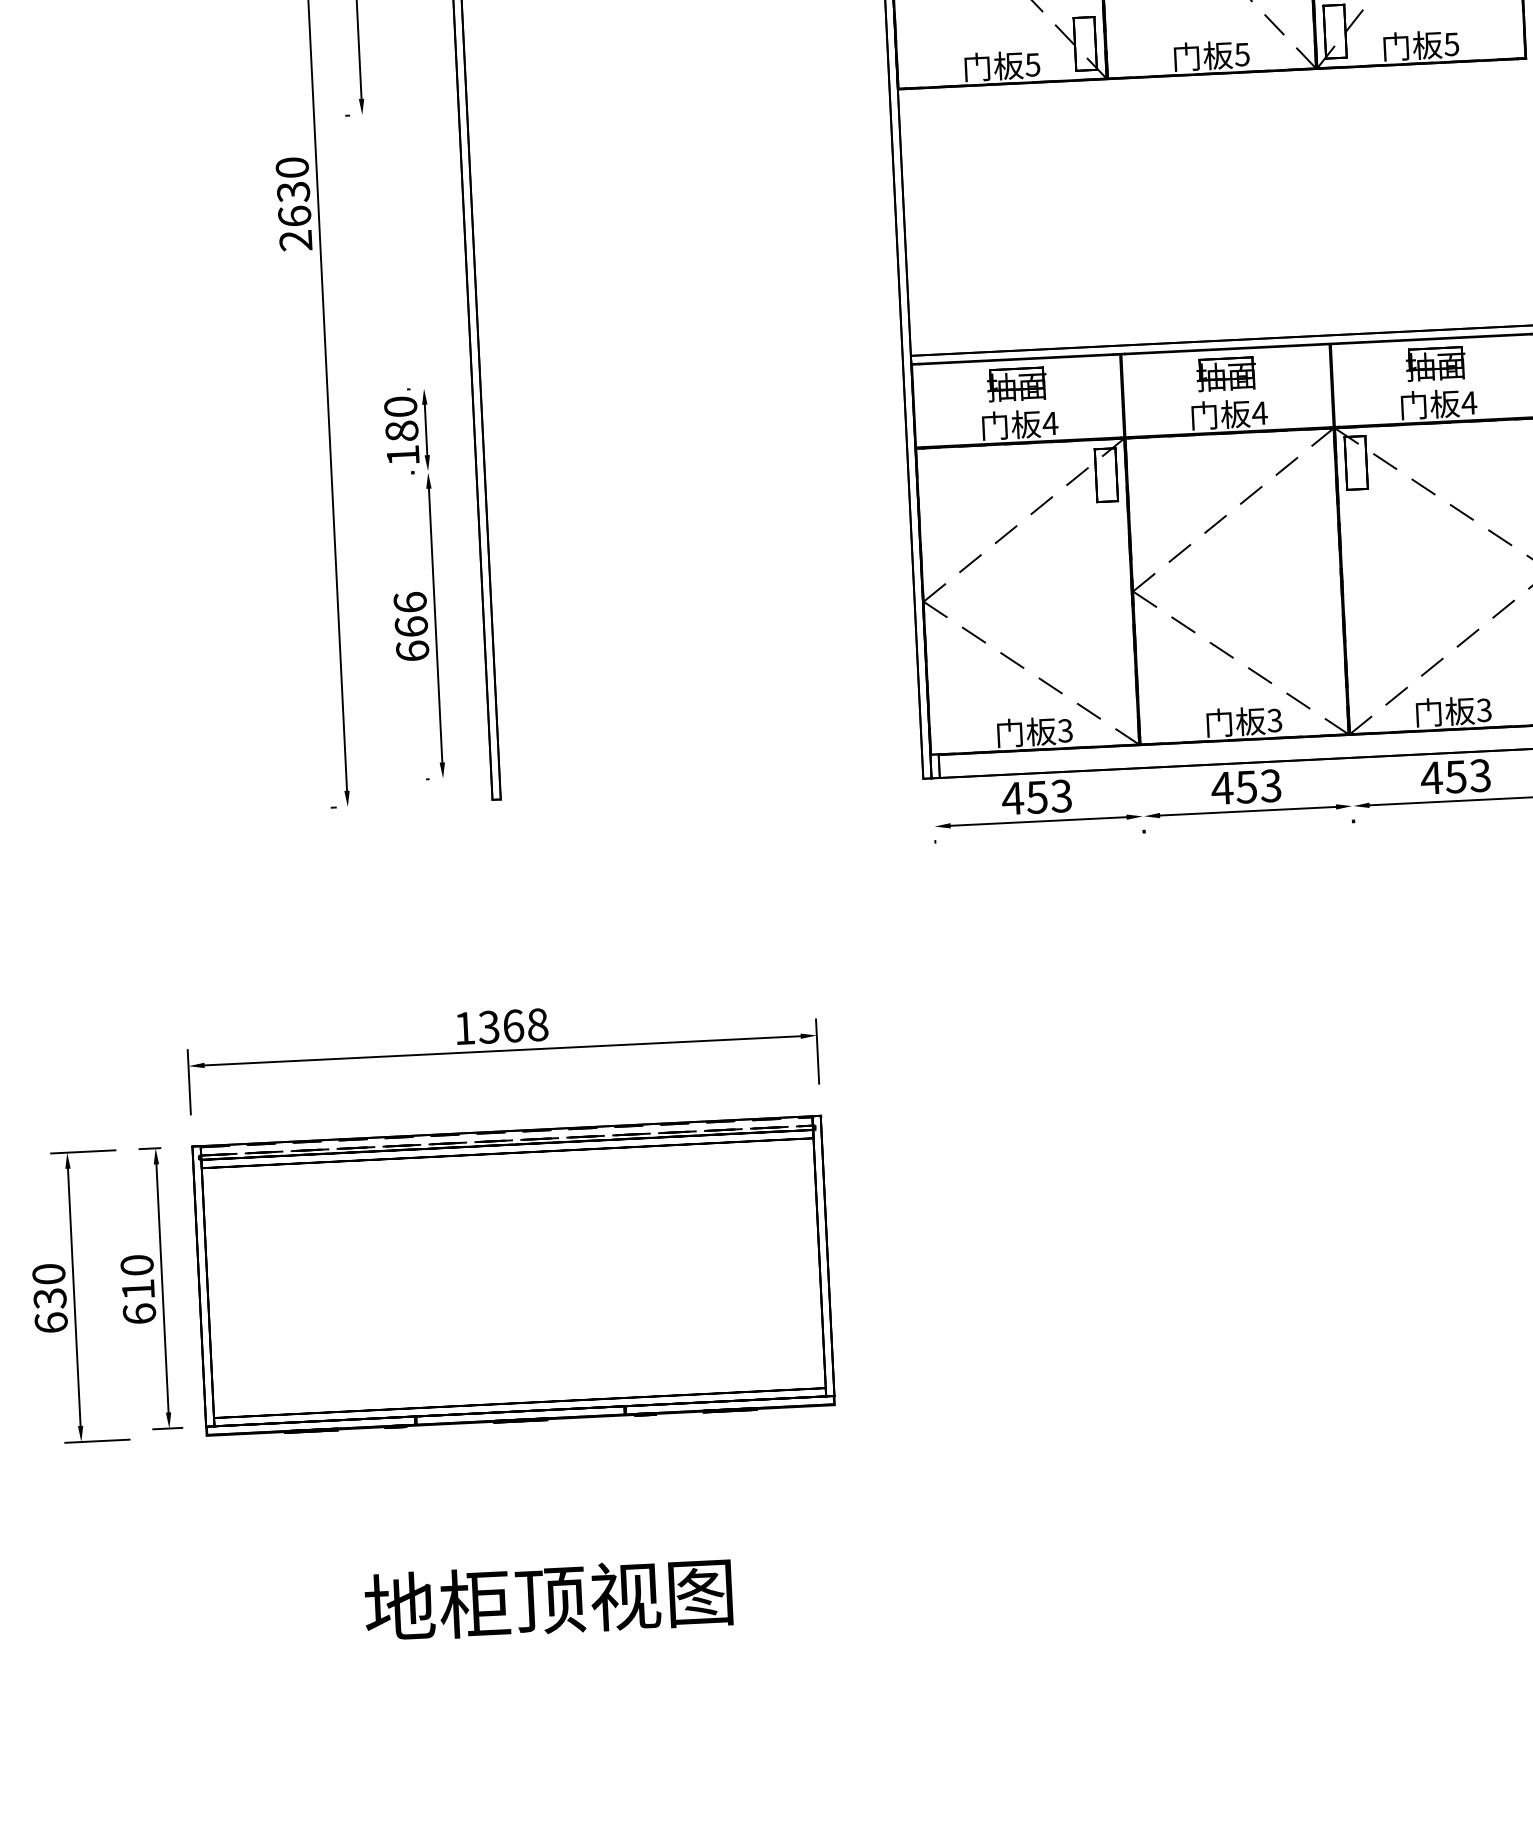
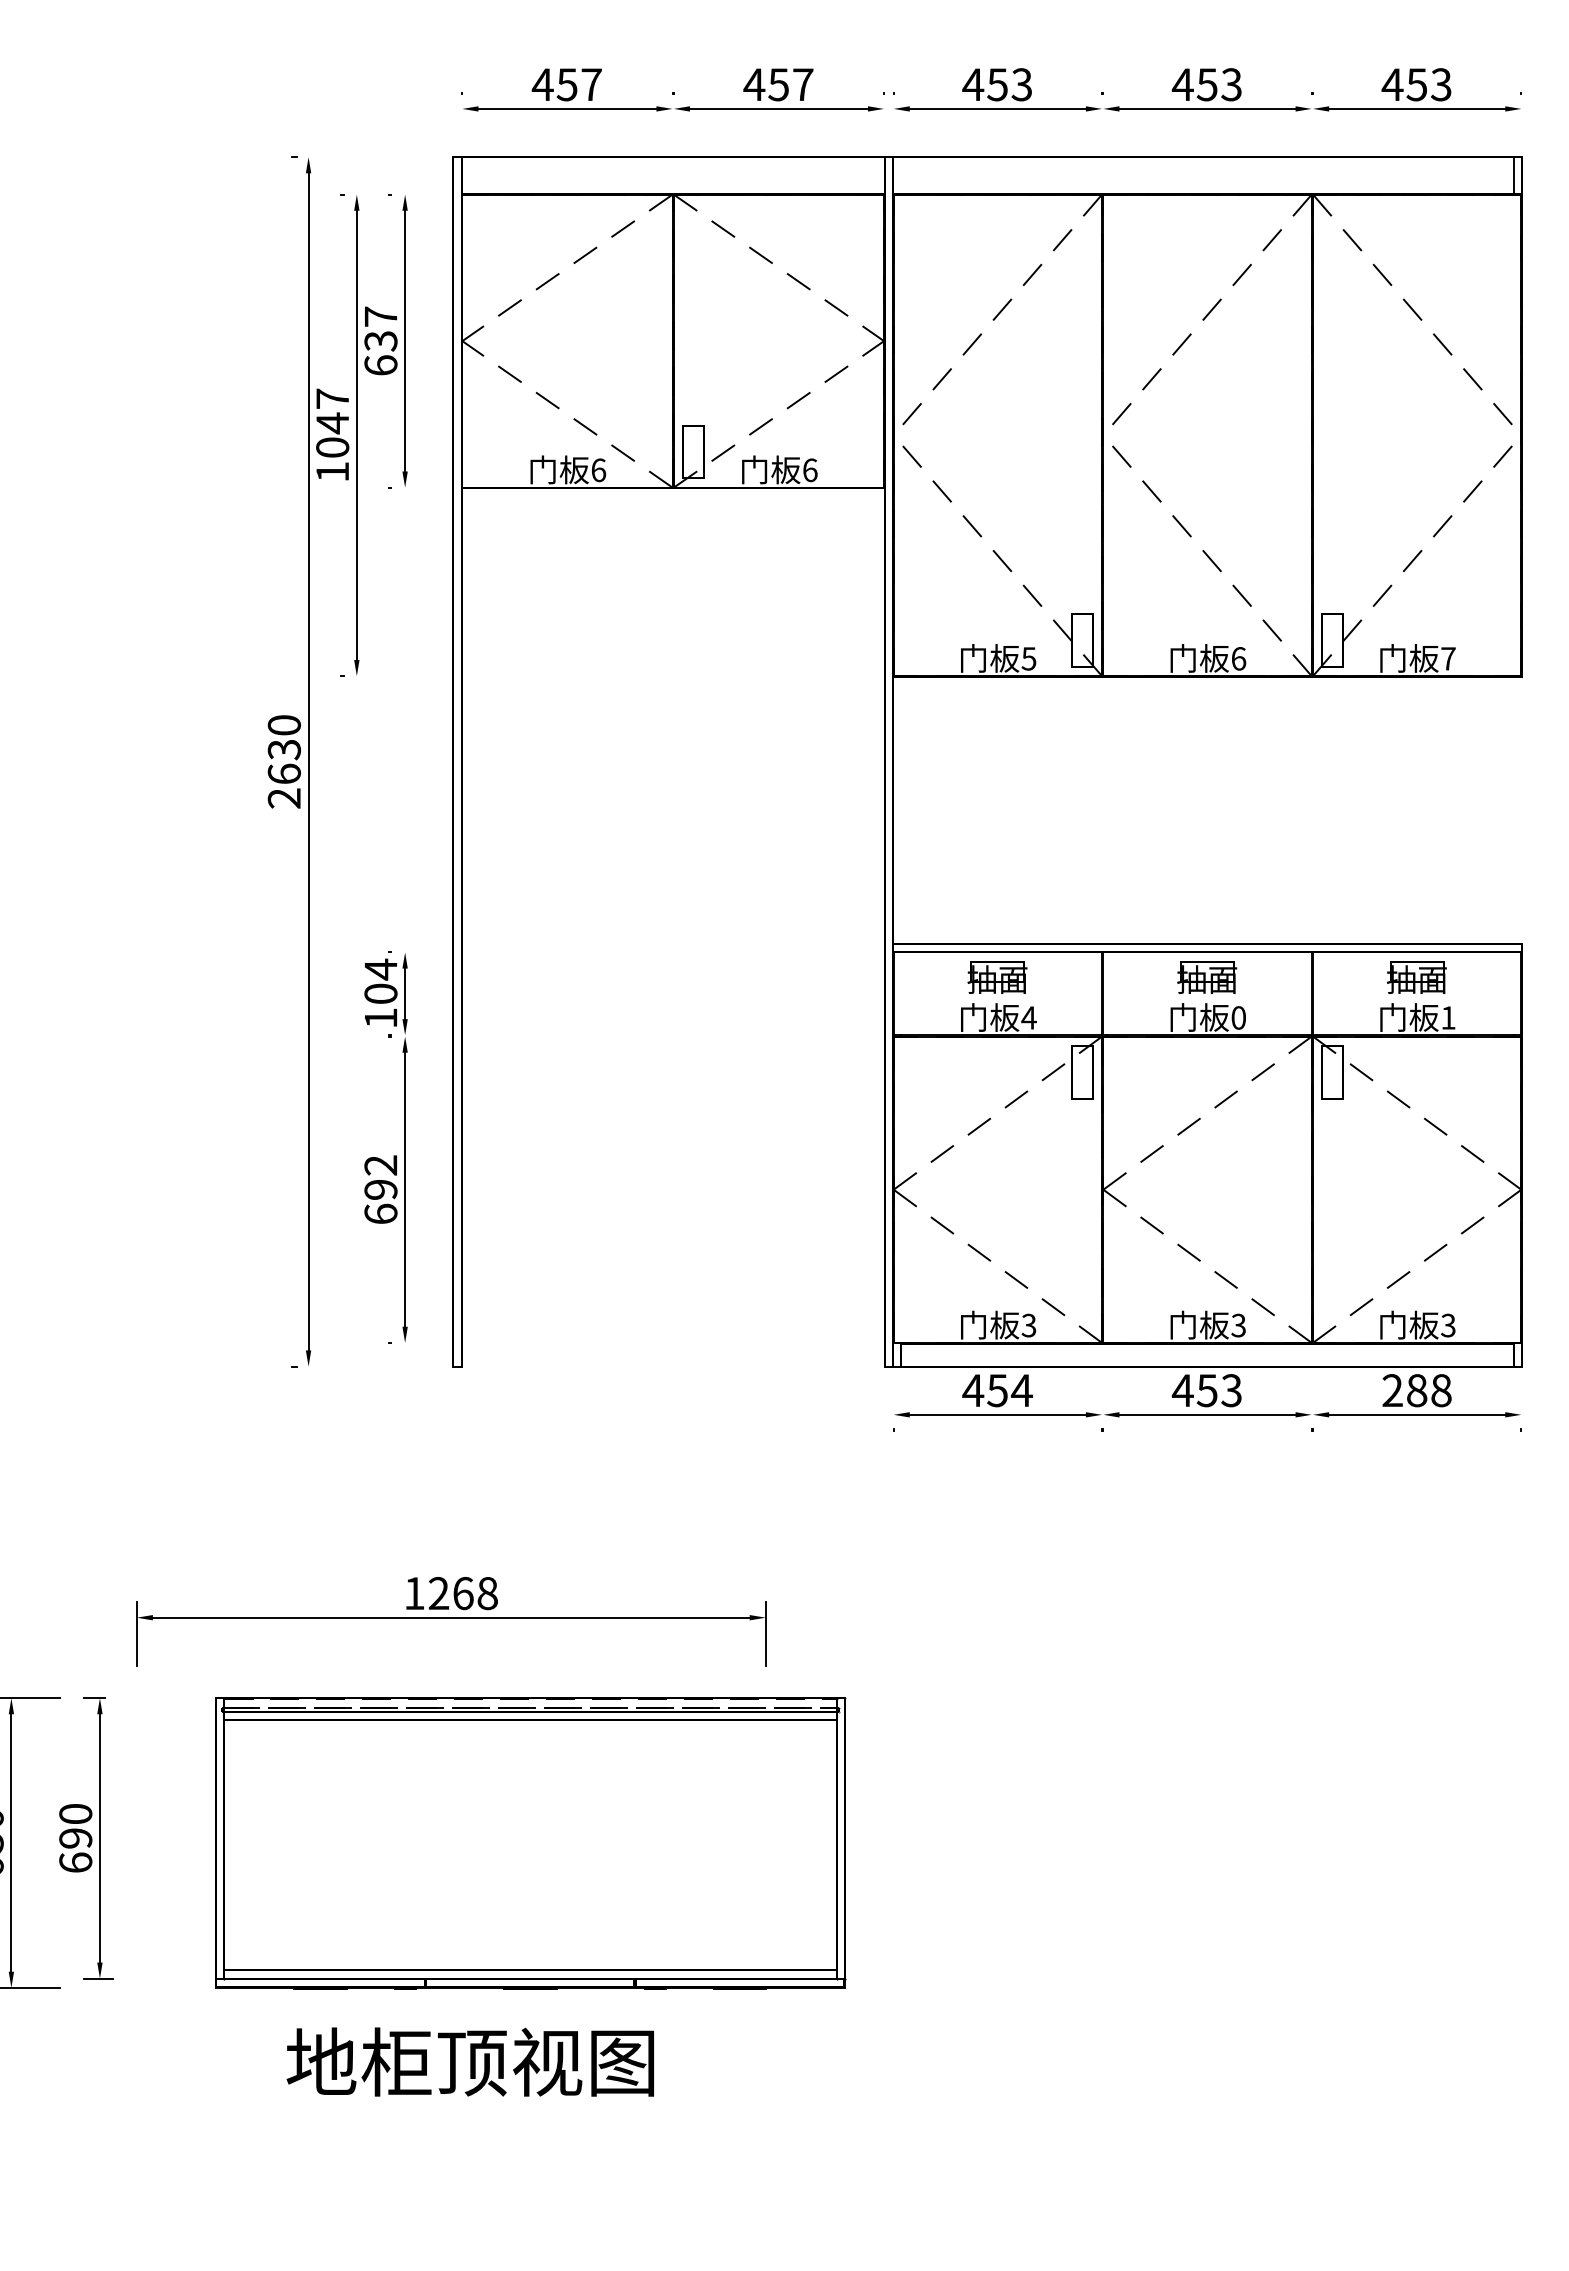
text: (1451, 44) -> (1448, 658), 5 -> 7
text: (1242, 54) -> (1238, 658), 5 -> 6
text: (1469, 402) -> (1448, 1017), 4 -> 1
text: (1259, 412) -> (1238, 1017), 4 -> 0
text: (400, 417) -> (380, 980), 180 -> 104
text: (410, 614) -> (380, 1177), 666 -> 692
text: (1455, 776) -> (1416, 1390), 453 -> 288
text: (1061, 796) -> (1021, 1390), 453 -> 454
text: (488, 1027) -> (438, 1593), 1368 -> 1268
part: (513, 1276) -> (530, 1843), moved
text: (138, 1289) -> (75, 1838), 610 -> 690
text: (547, 1599) -> (469, 2061), moved

